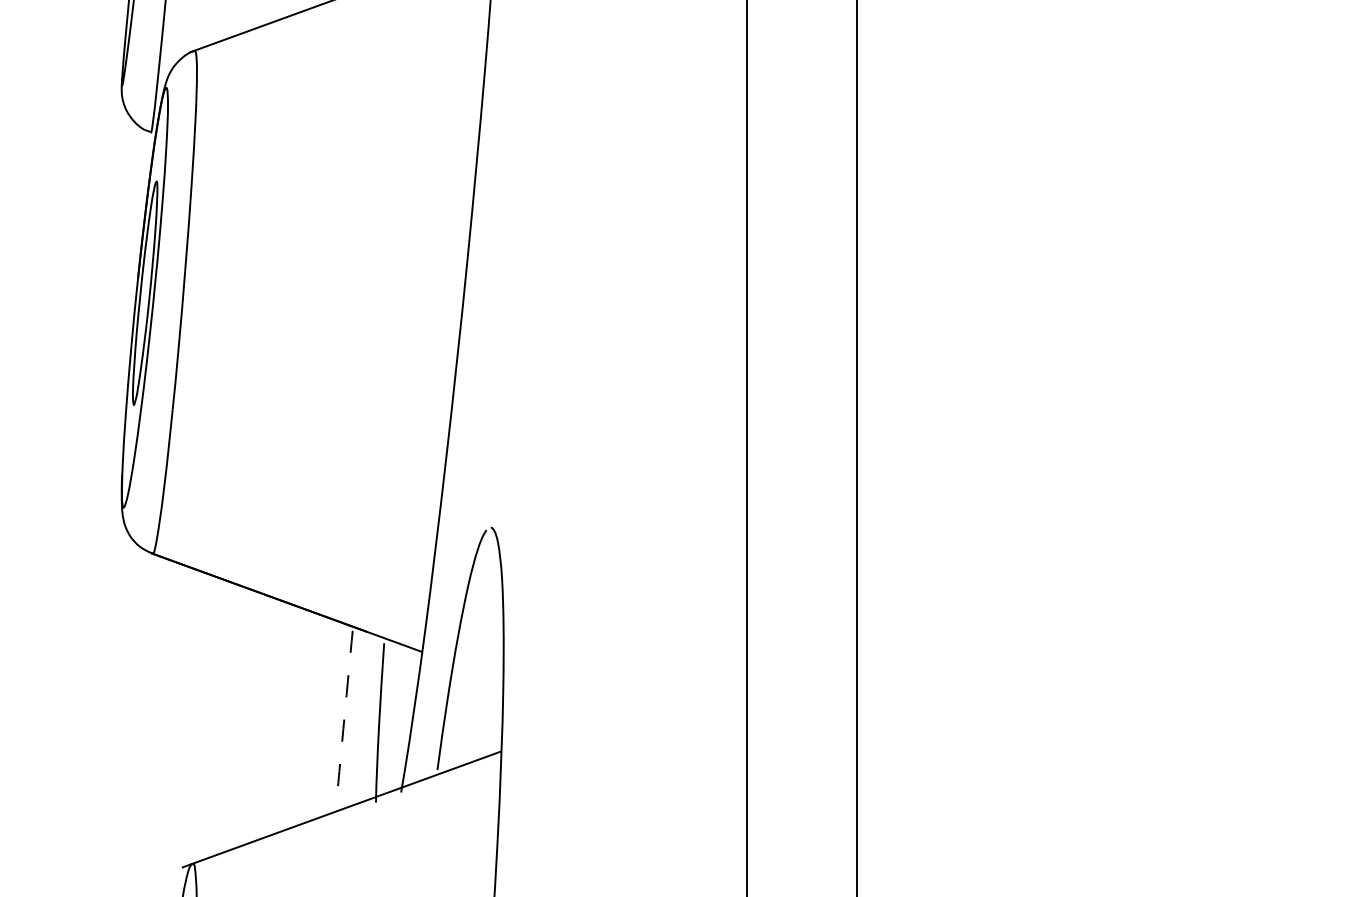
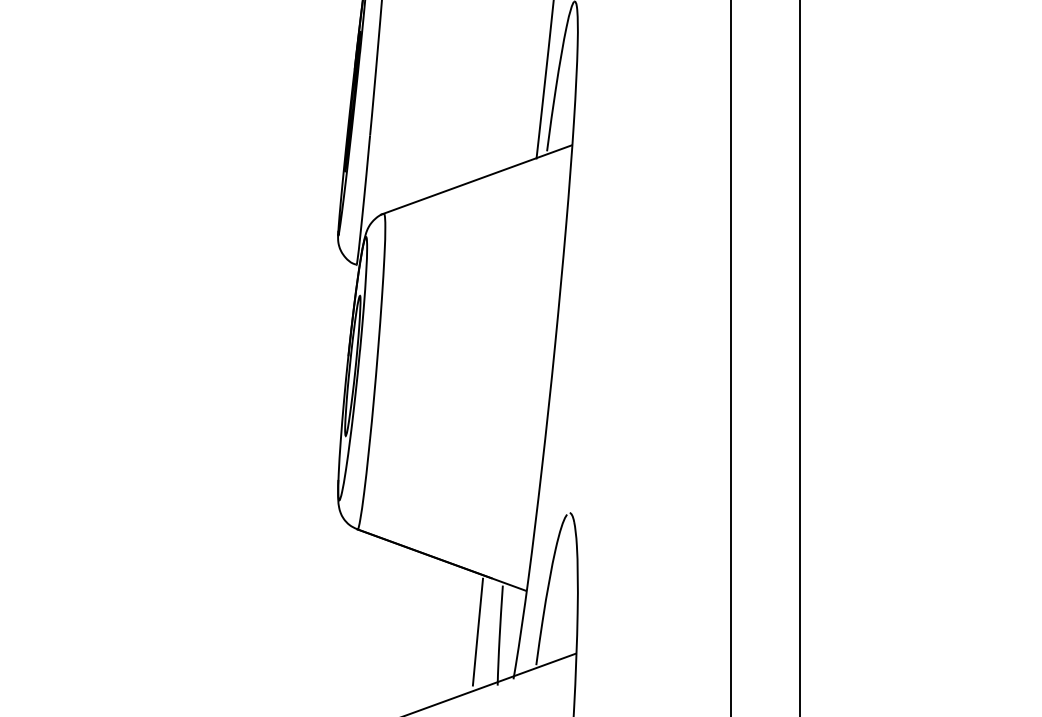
arc: (343, 717) -> (477, 632), dashed -> solid

